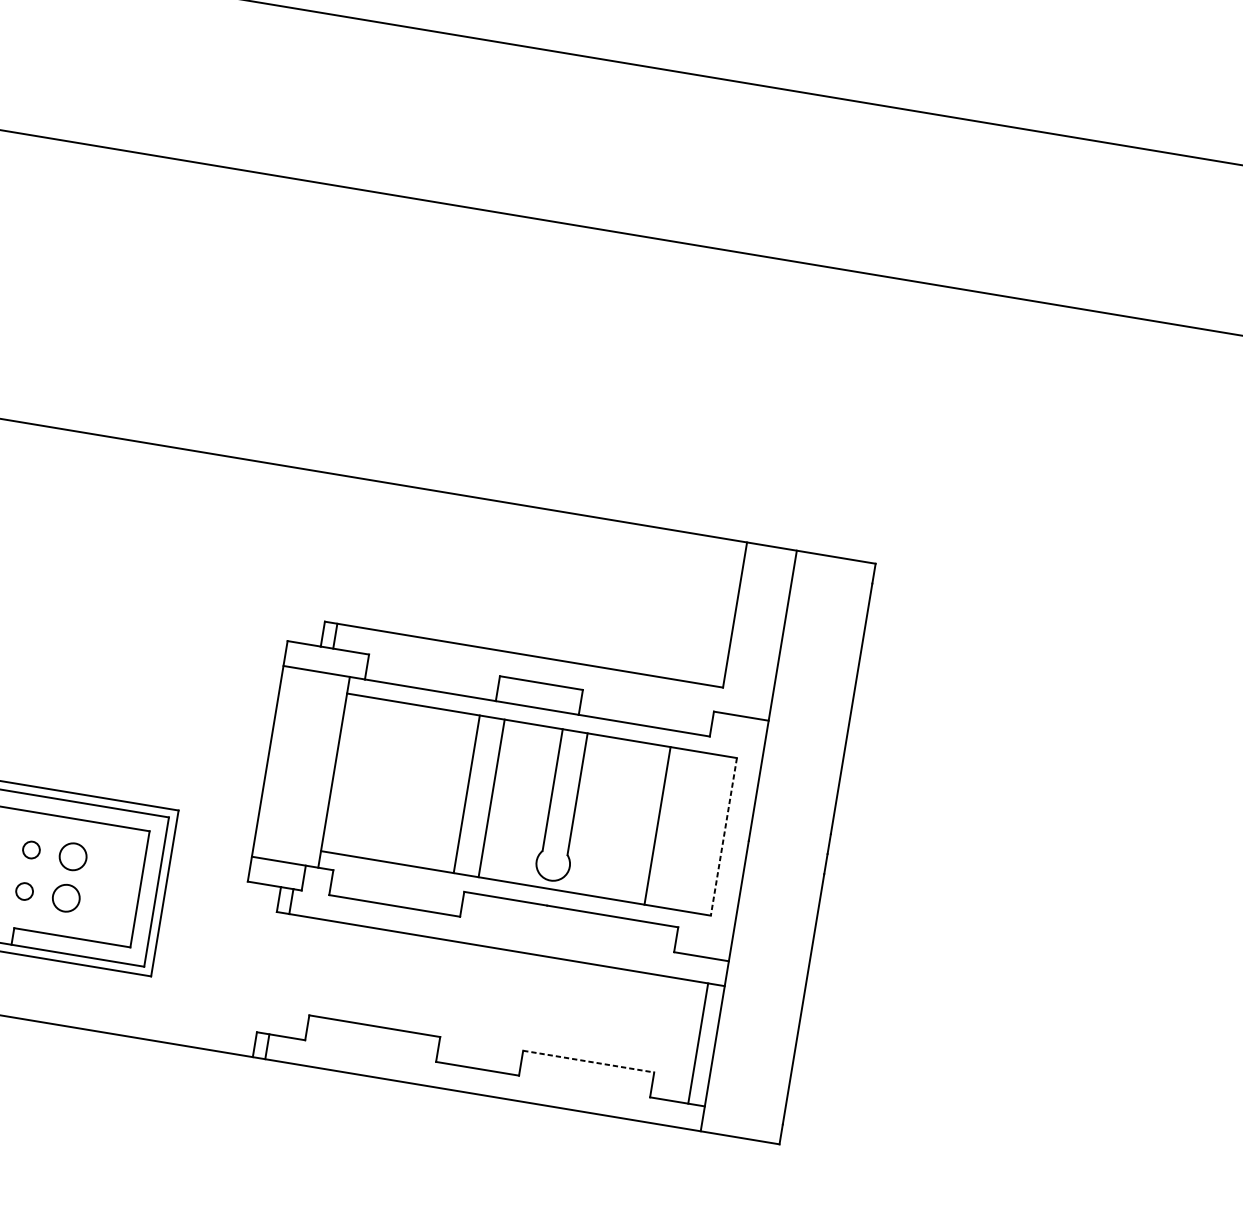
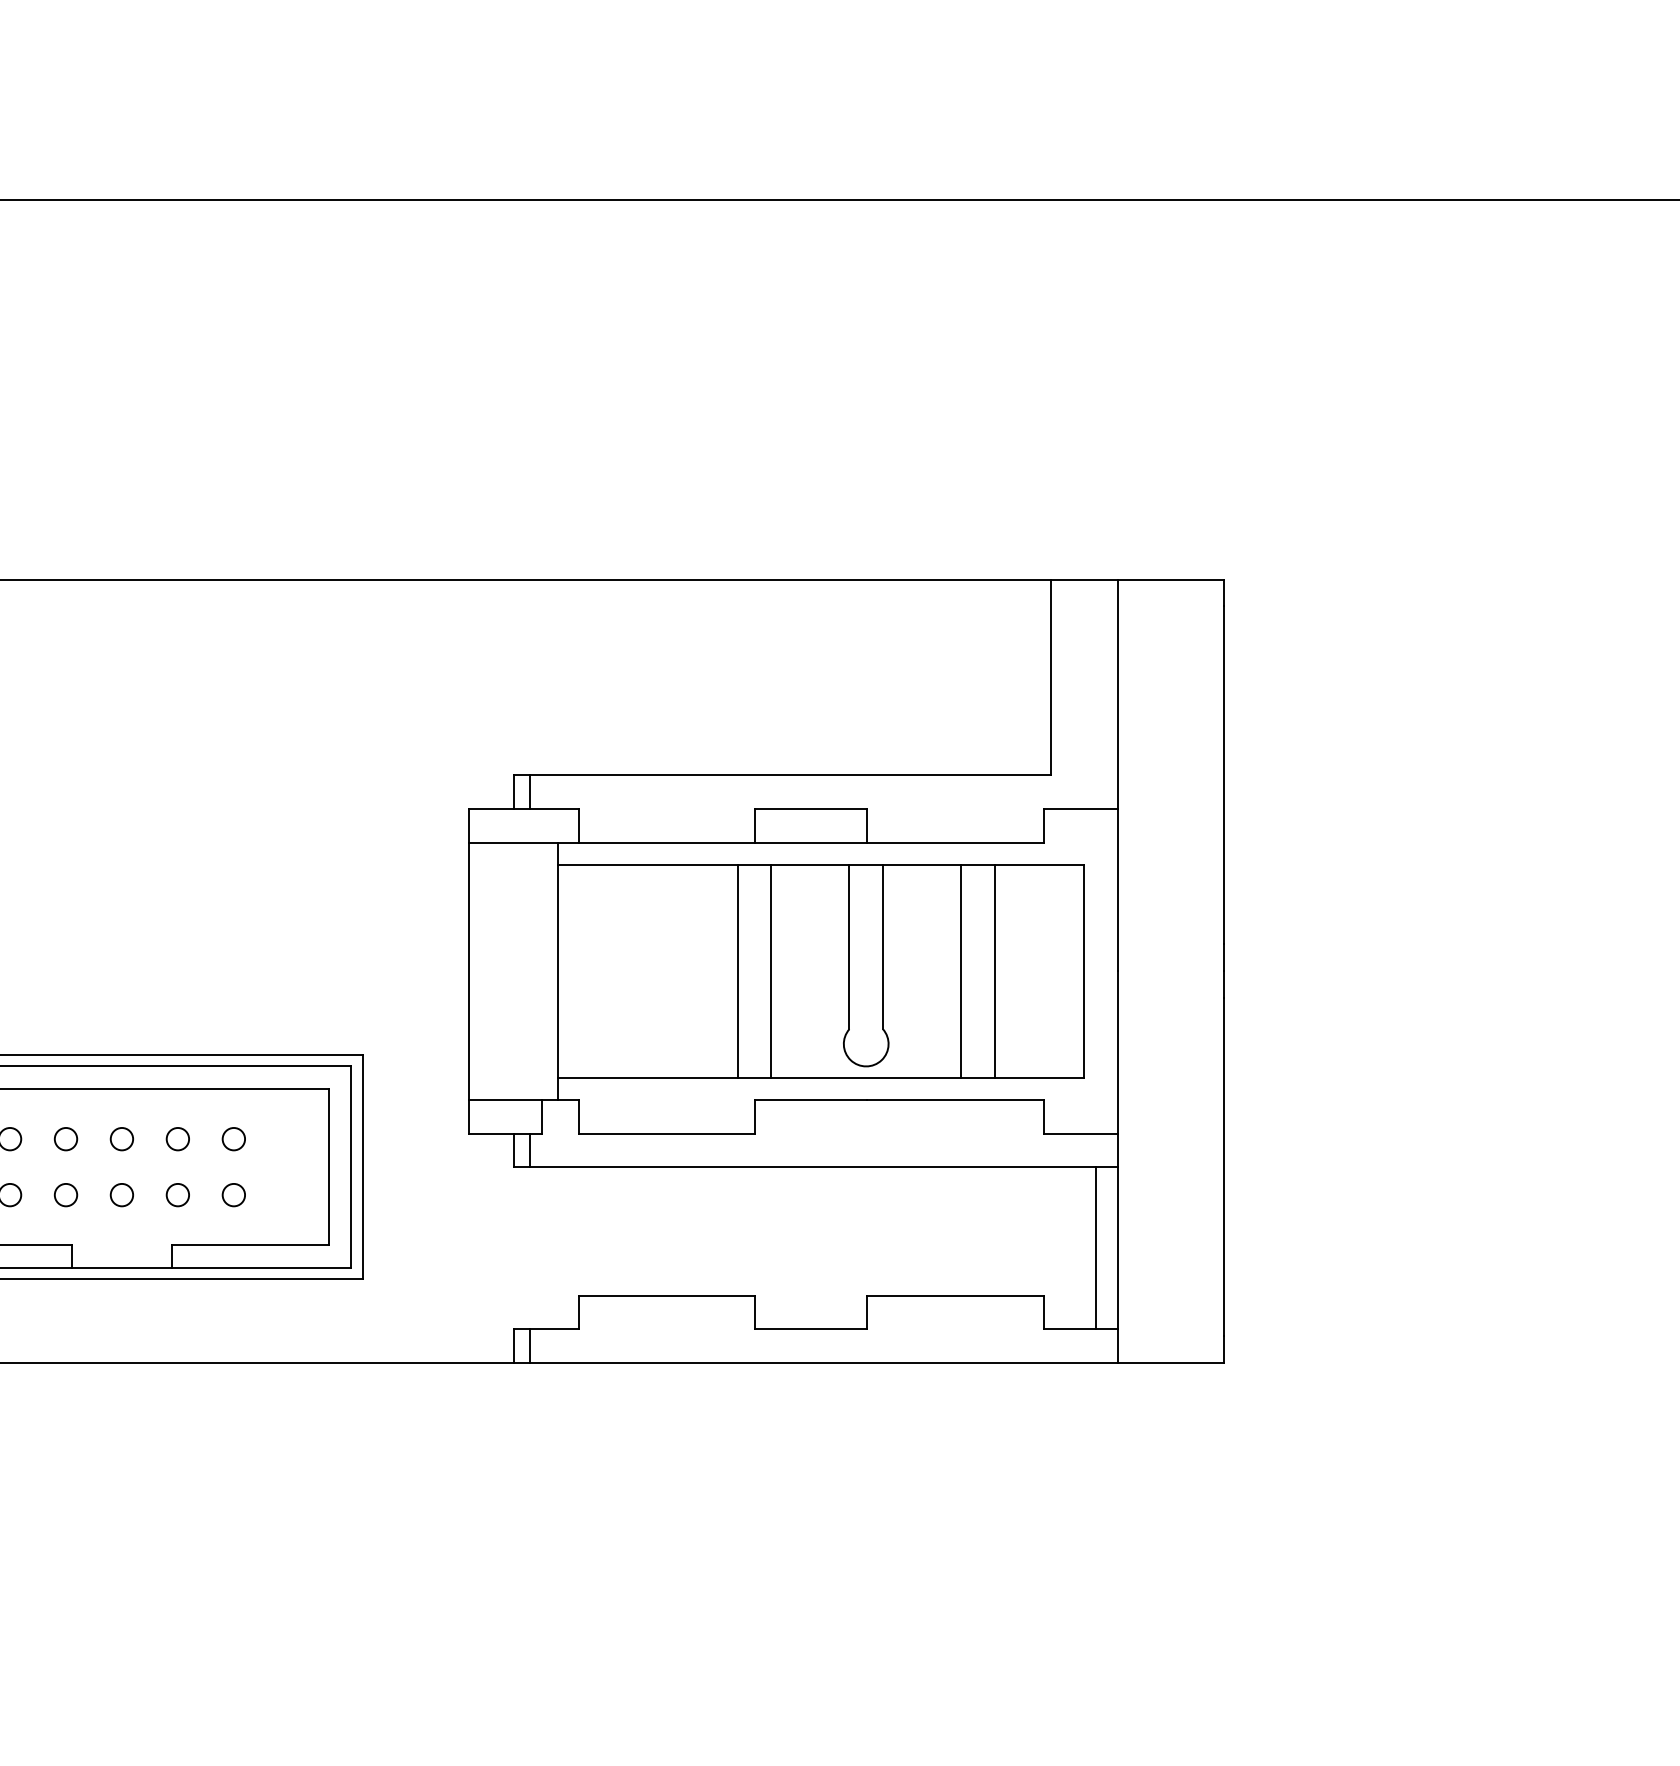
line: (632, 821) -> (961, 970), added
line: (723, 837) -> (1084, 971), dashed -> solid
circle: (72, 857) -> (233, 1139), size x0.62
circle: (65, 898) -> (233, 1195), size x0.62
line: (589, 1061) -> (956, 1295), dashed -> solid

